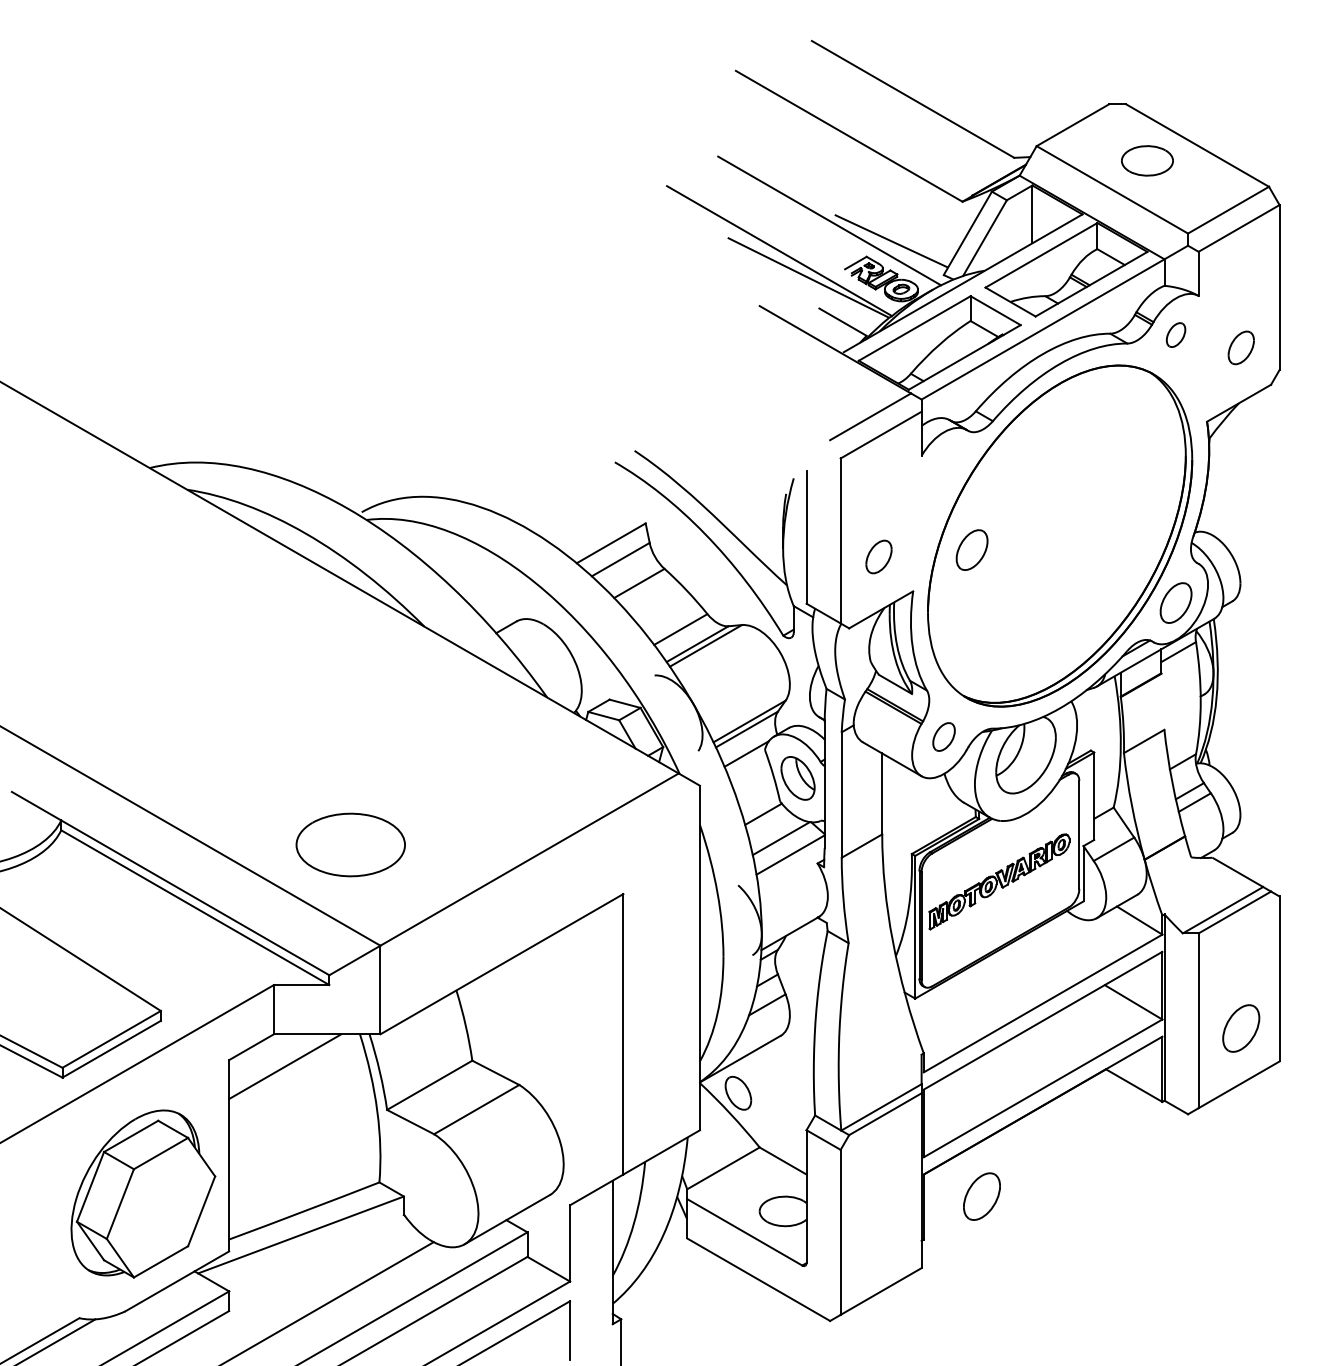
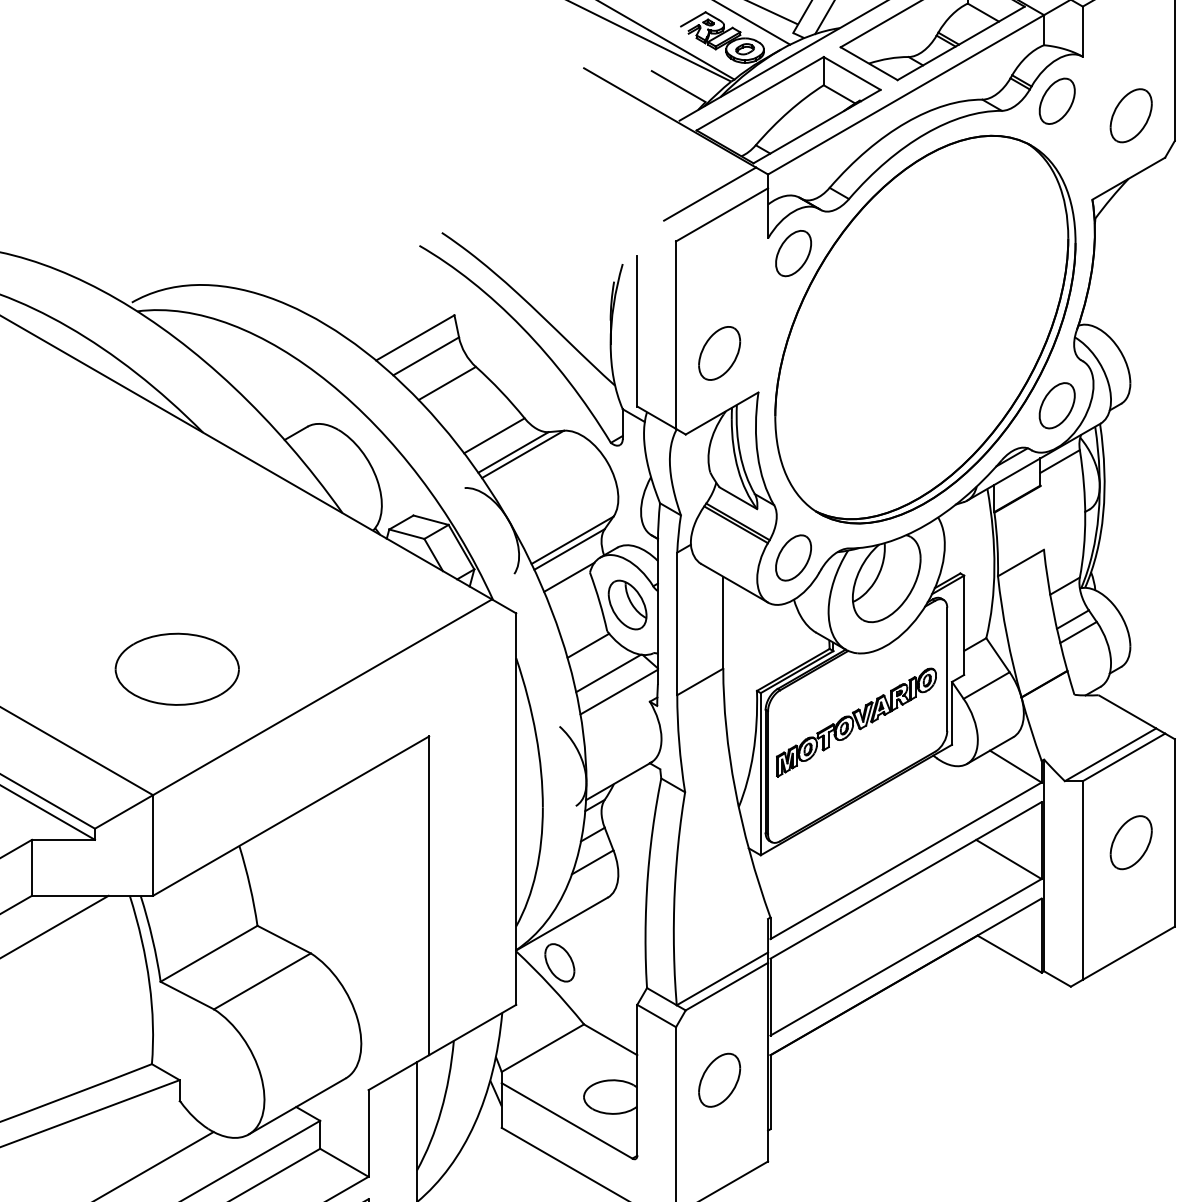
part: (1175, 334) -> (1056, 100), size x1.67
part: (1241, 347) -> (1131, 115), size x1.43
part: (971, 549) -> (792, 252), moved
part: (878, 556) -> (719, 352), size x1.43
part: (943, 736) -> (792, 557), size x1.43
part: (350, 844) -> (176, 668), moved
part: (1241, 1028) -> (1131, 842), moved
part: (981, 1196) -> (719, 1080), moved

